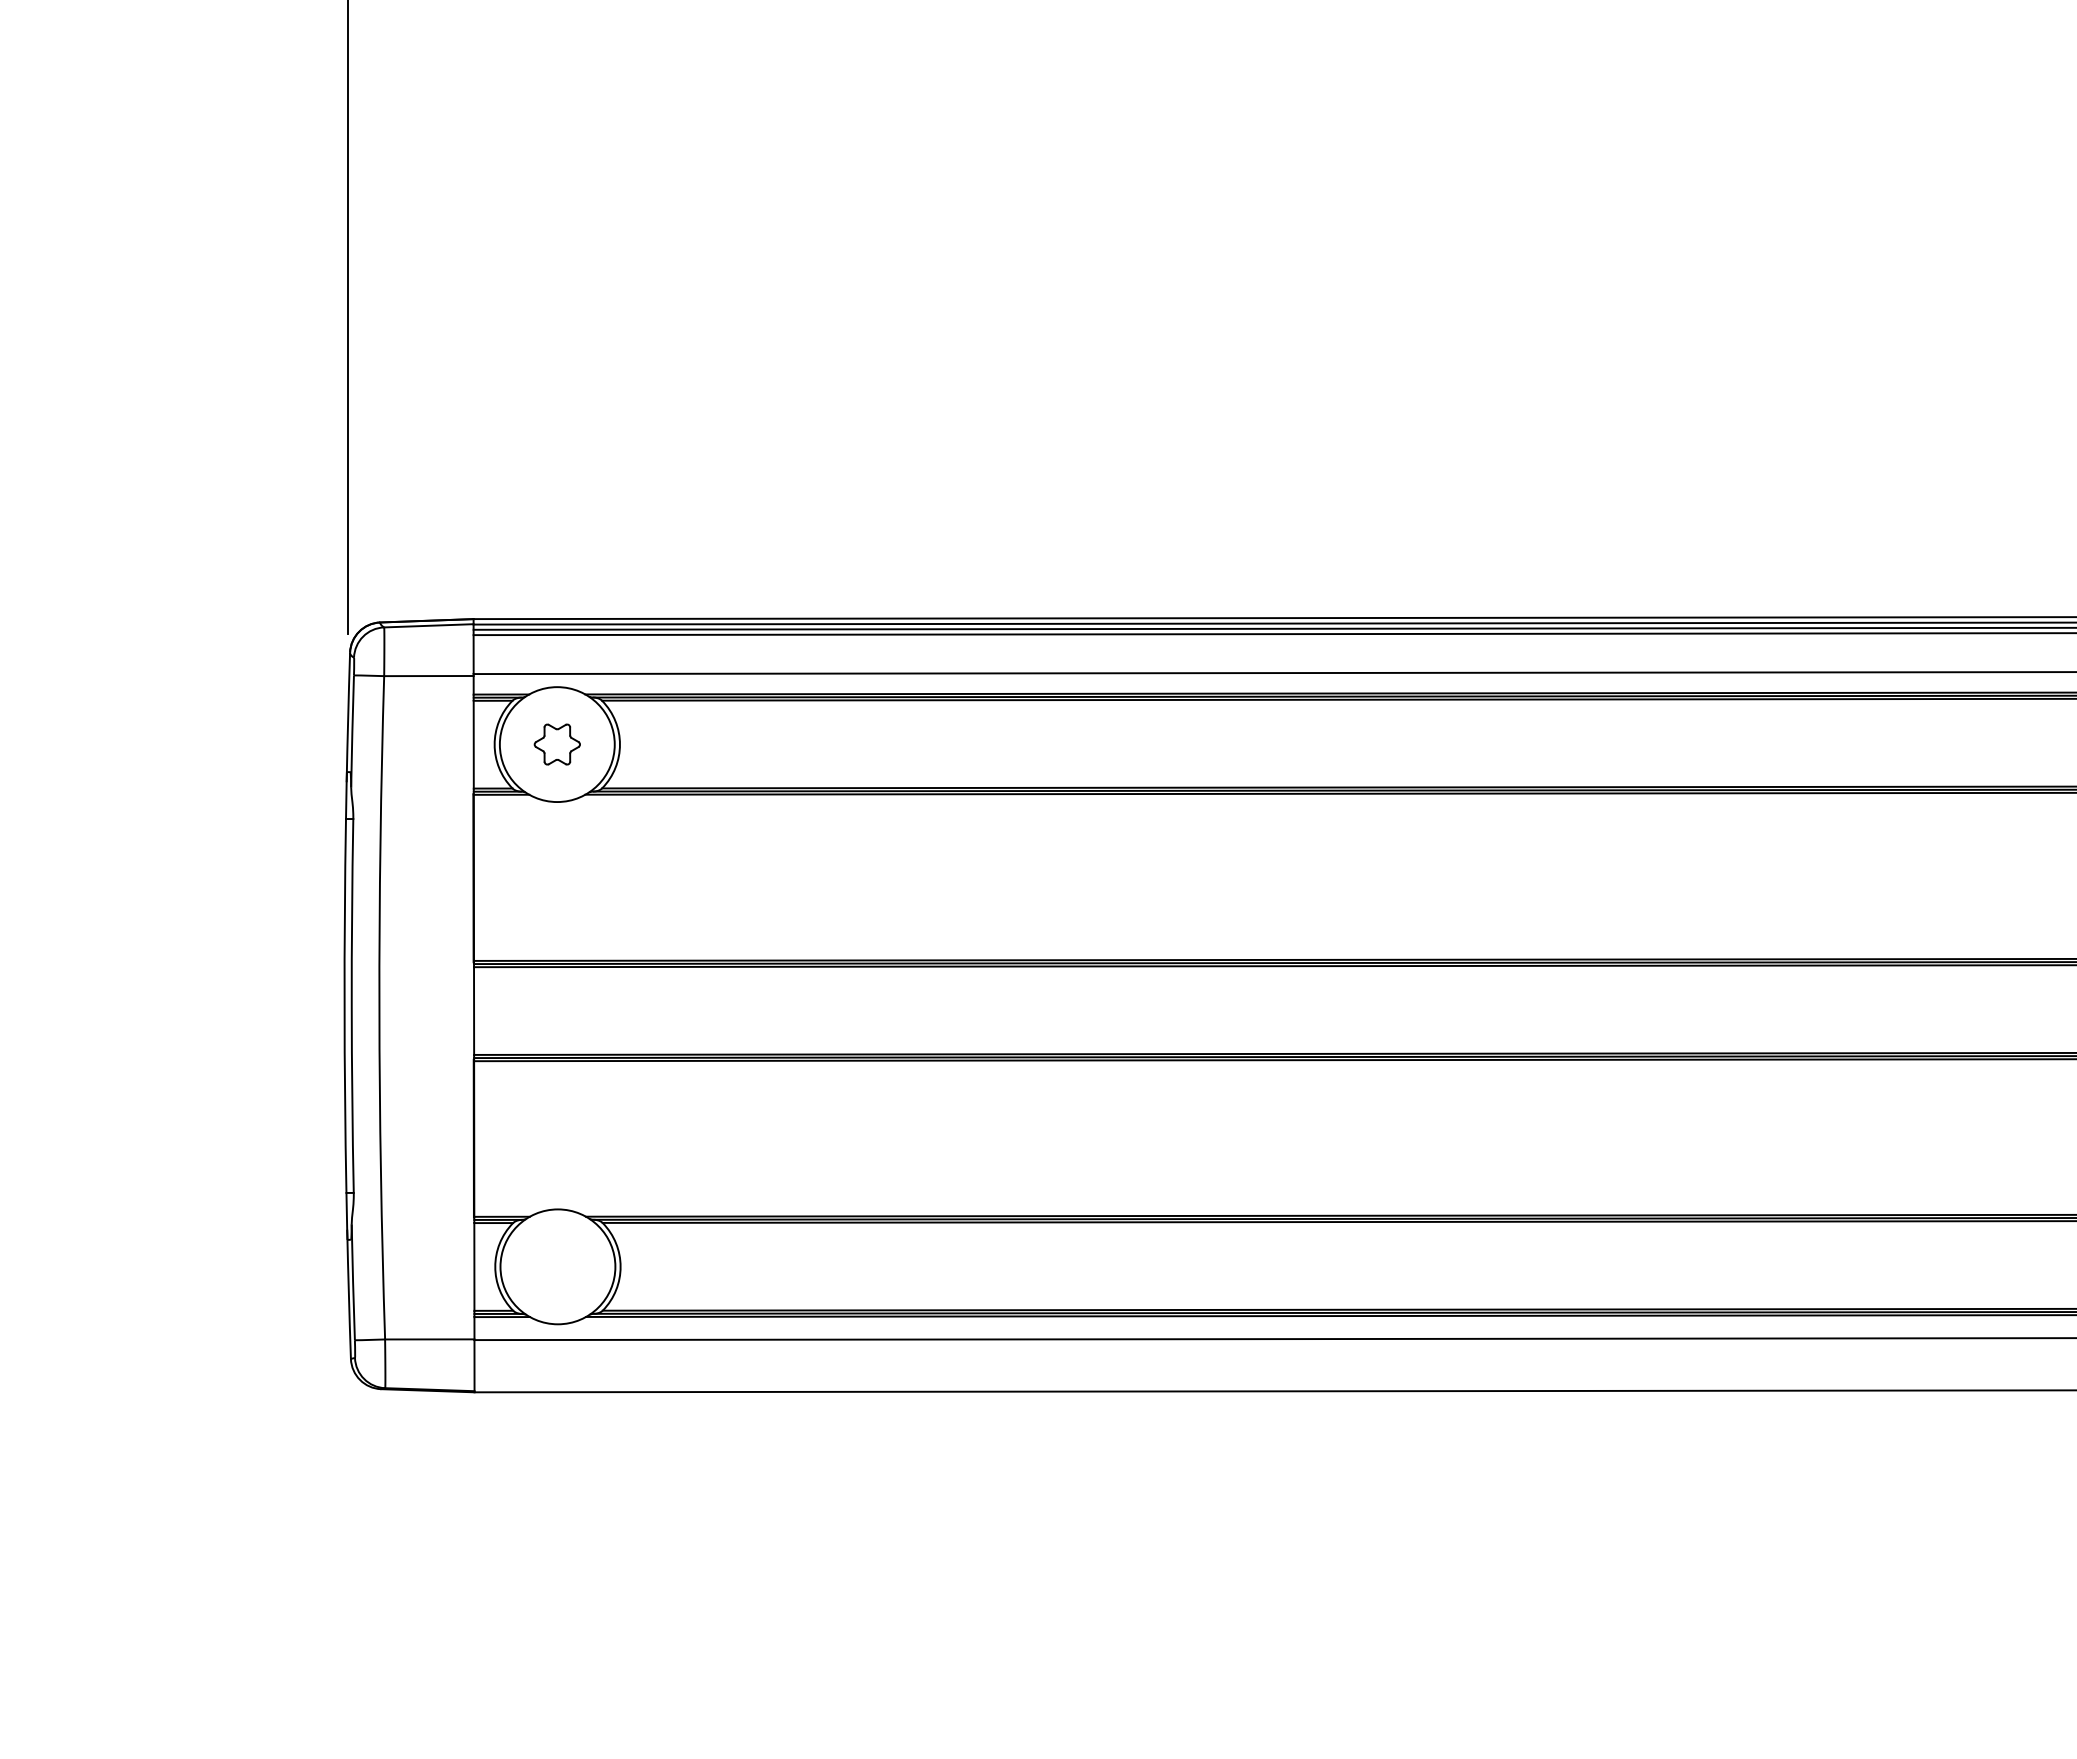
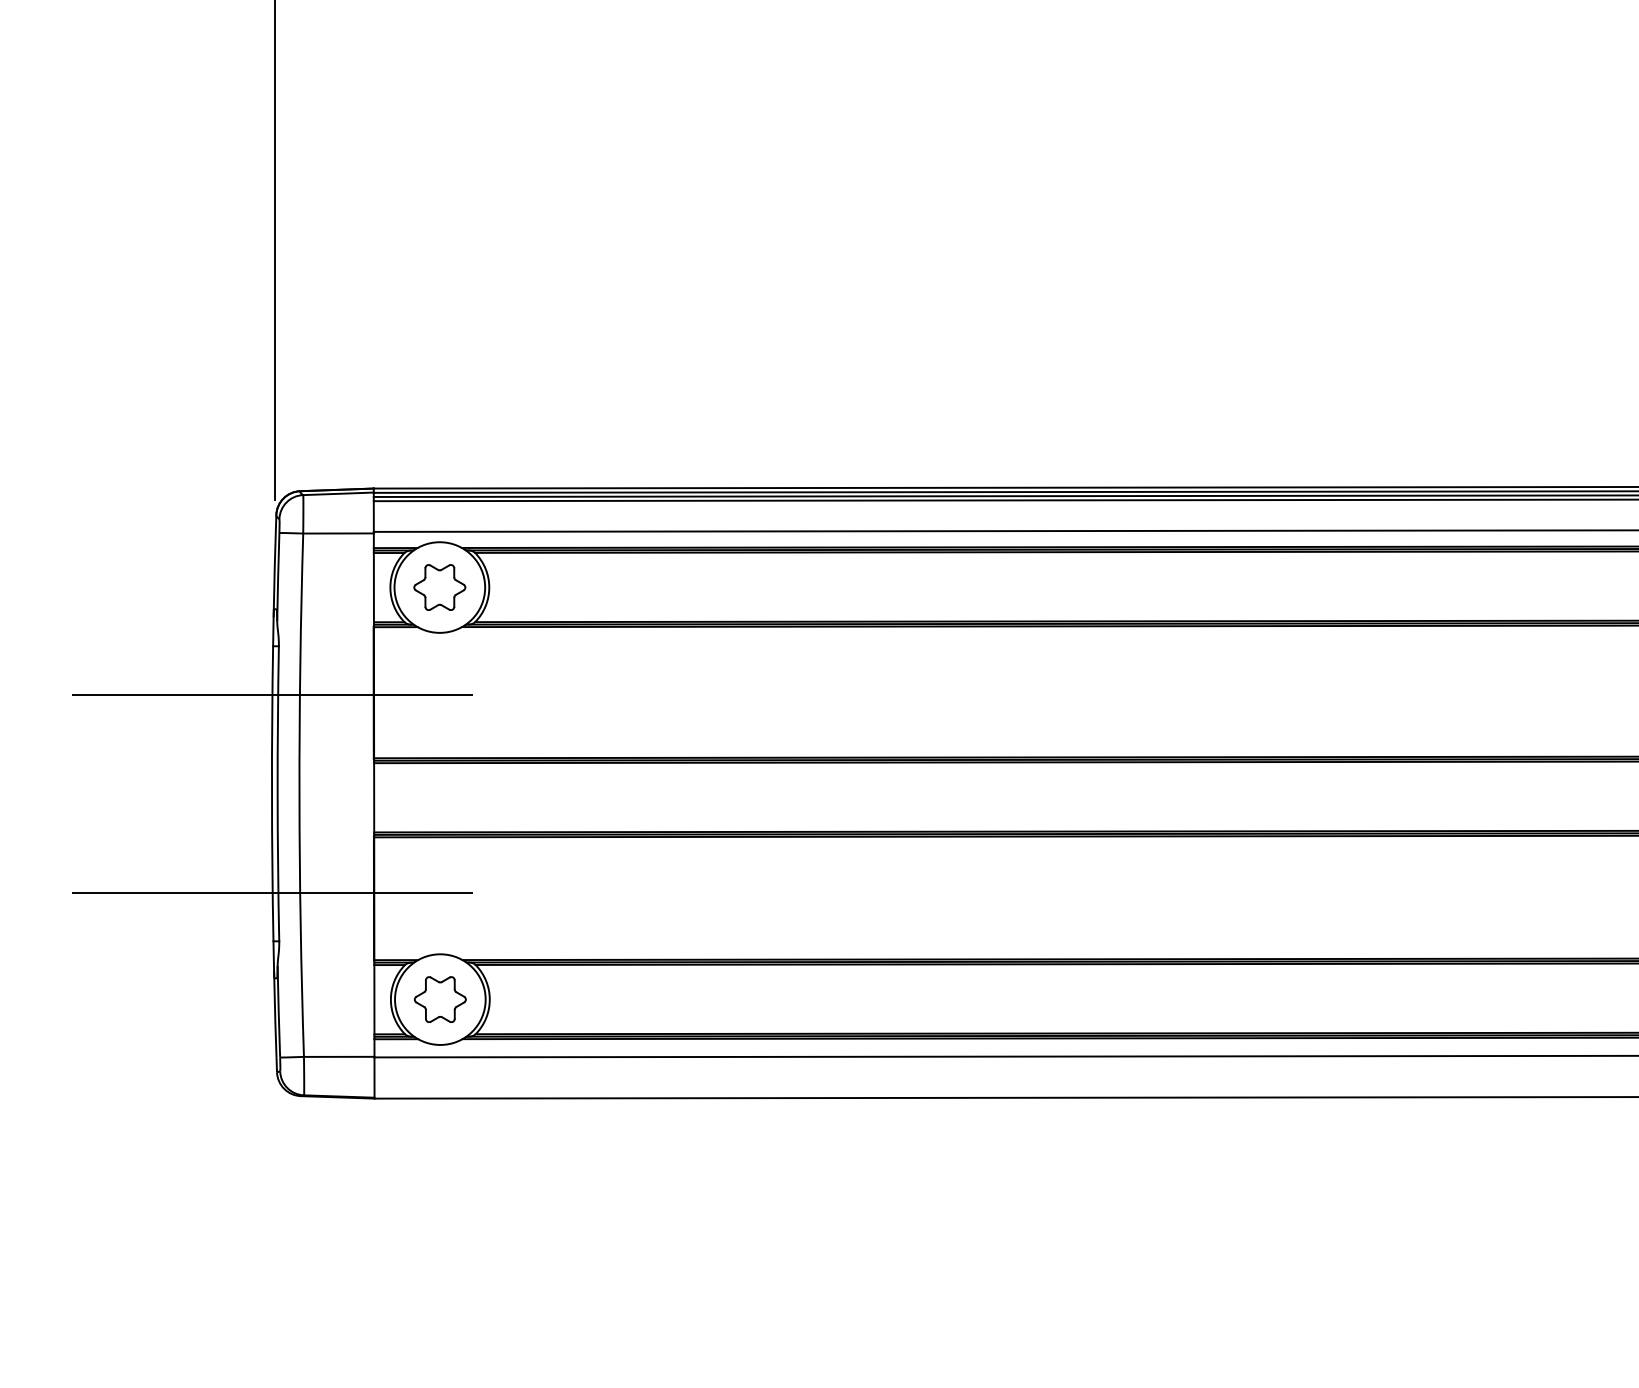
part: (557, 744) -> (439, 587), size x1.43
line: (344, 880) -> (271, 694), added
line: (344, 1131) -> (271, 892), added
part: (557, 1266) -> (439, 999), added

